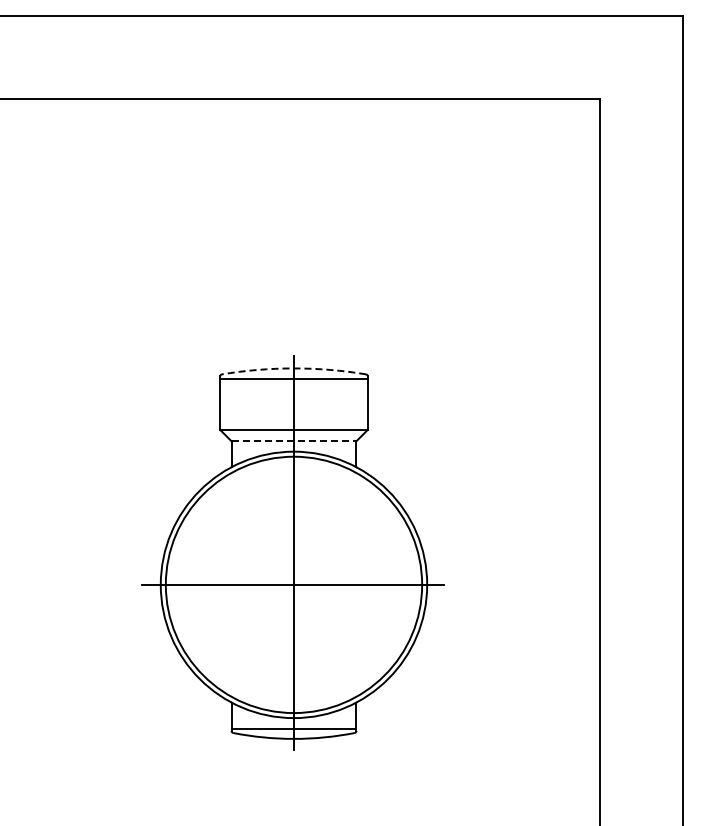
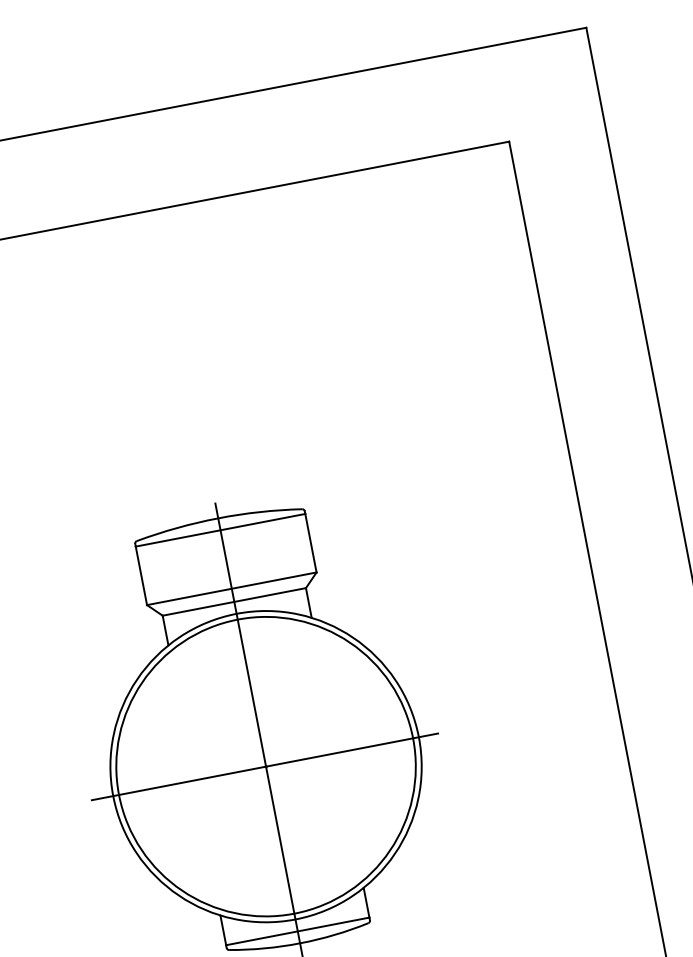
arc: (293, 368) -> (217, 518), dashed -> solid
line: (294, 441) -> (234, 602), dashed -> solid

